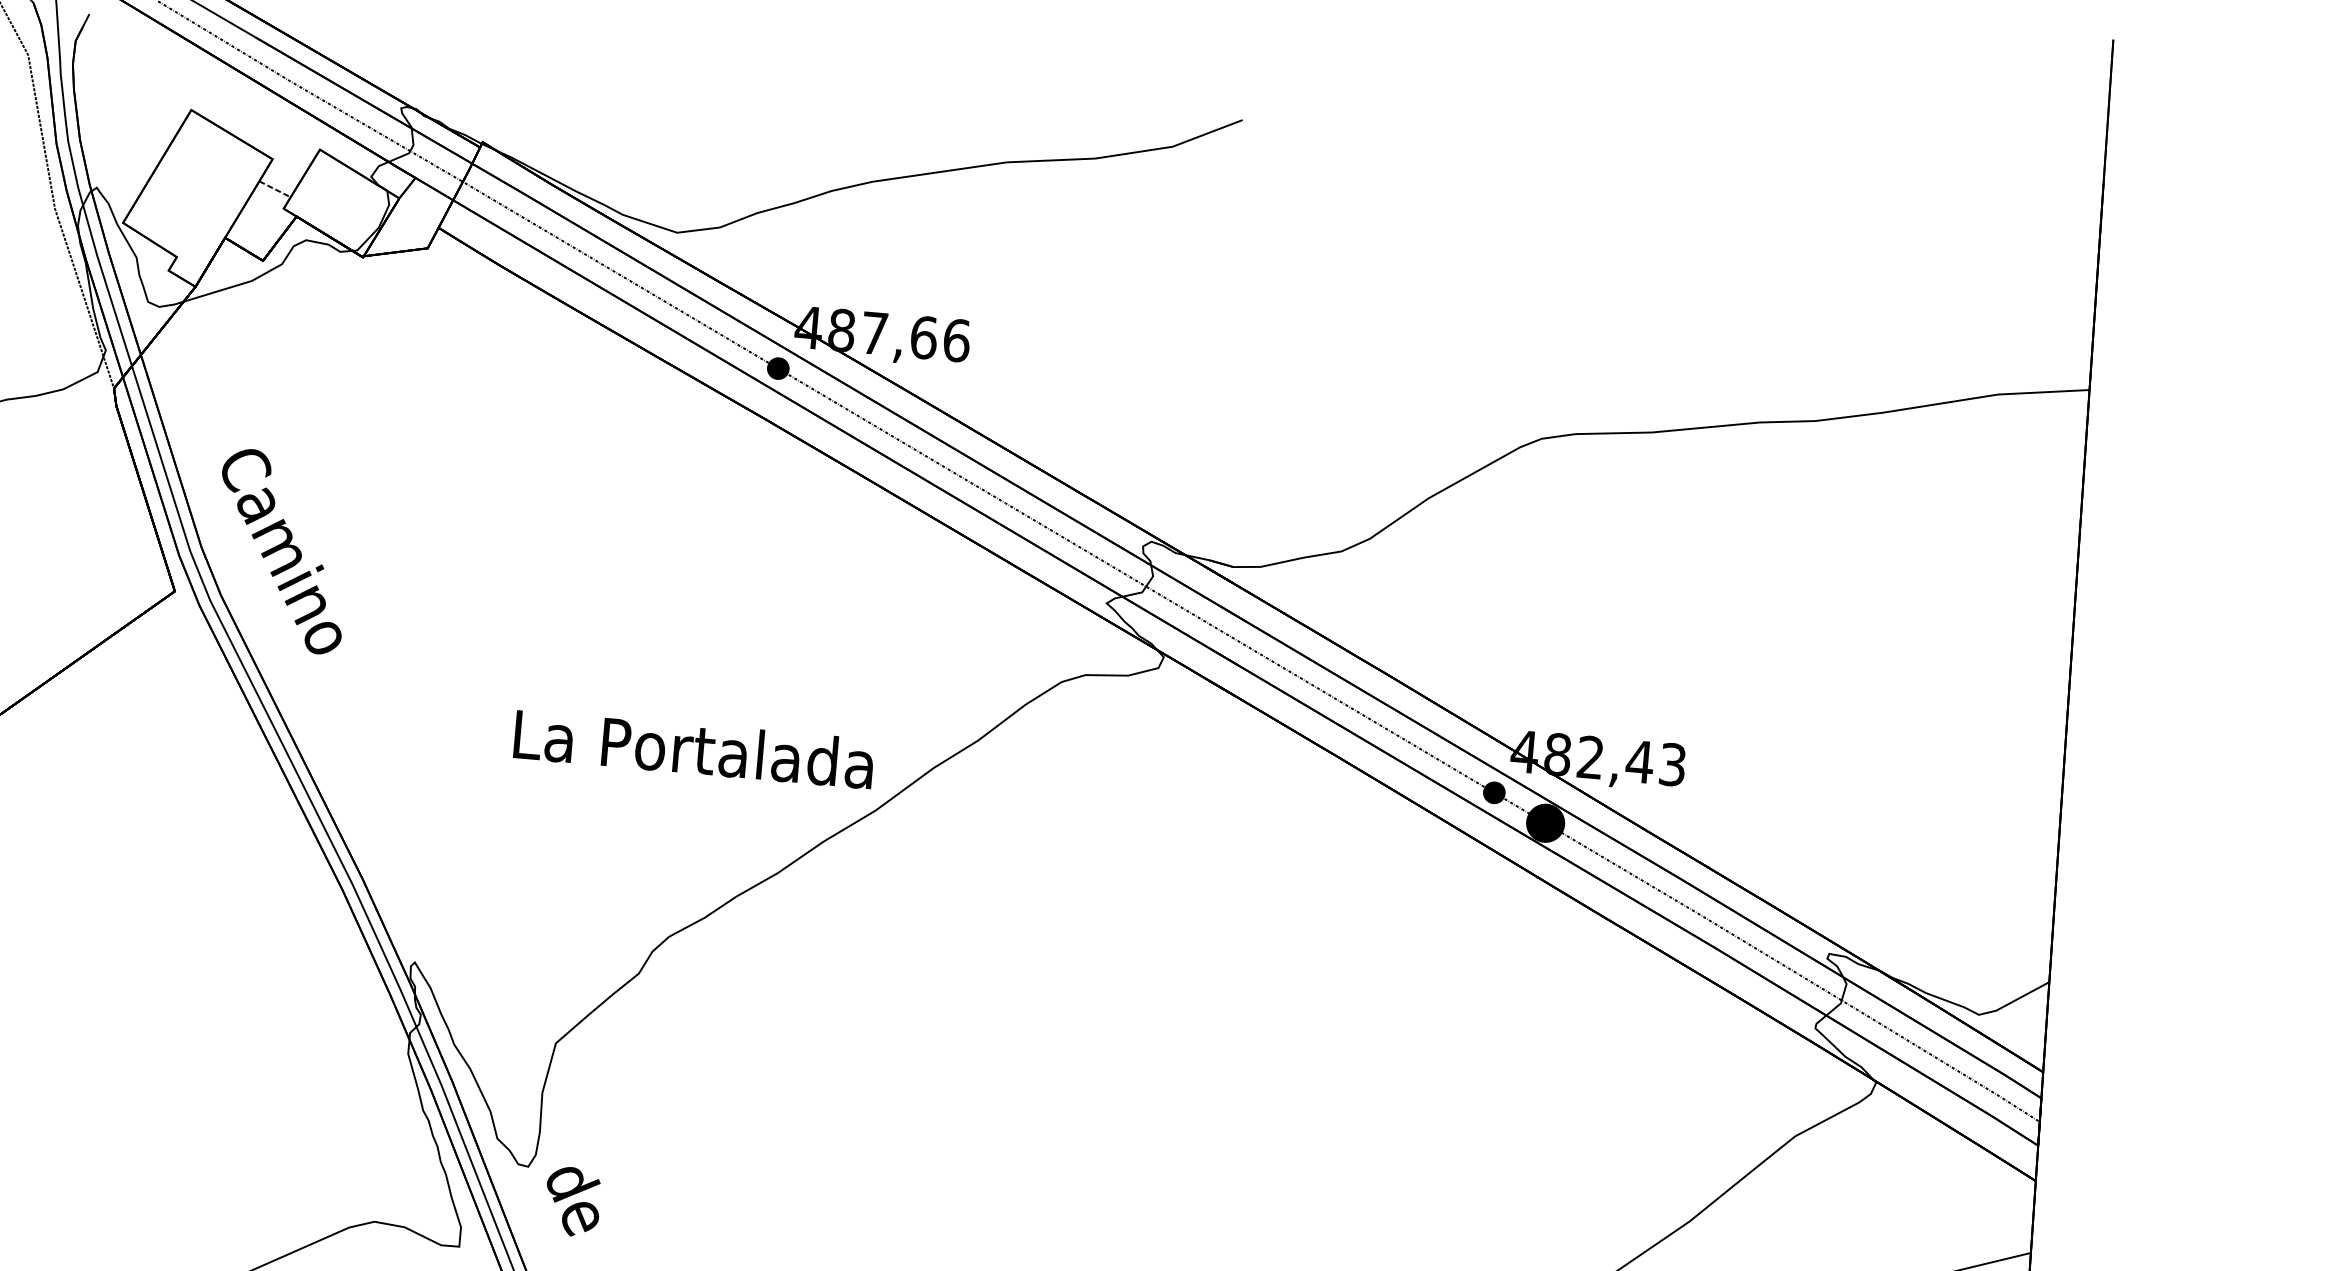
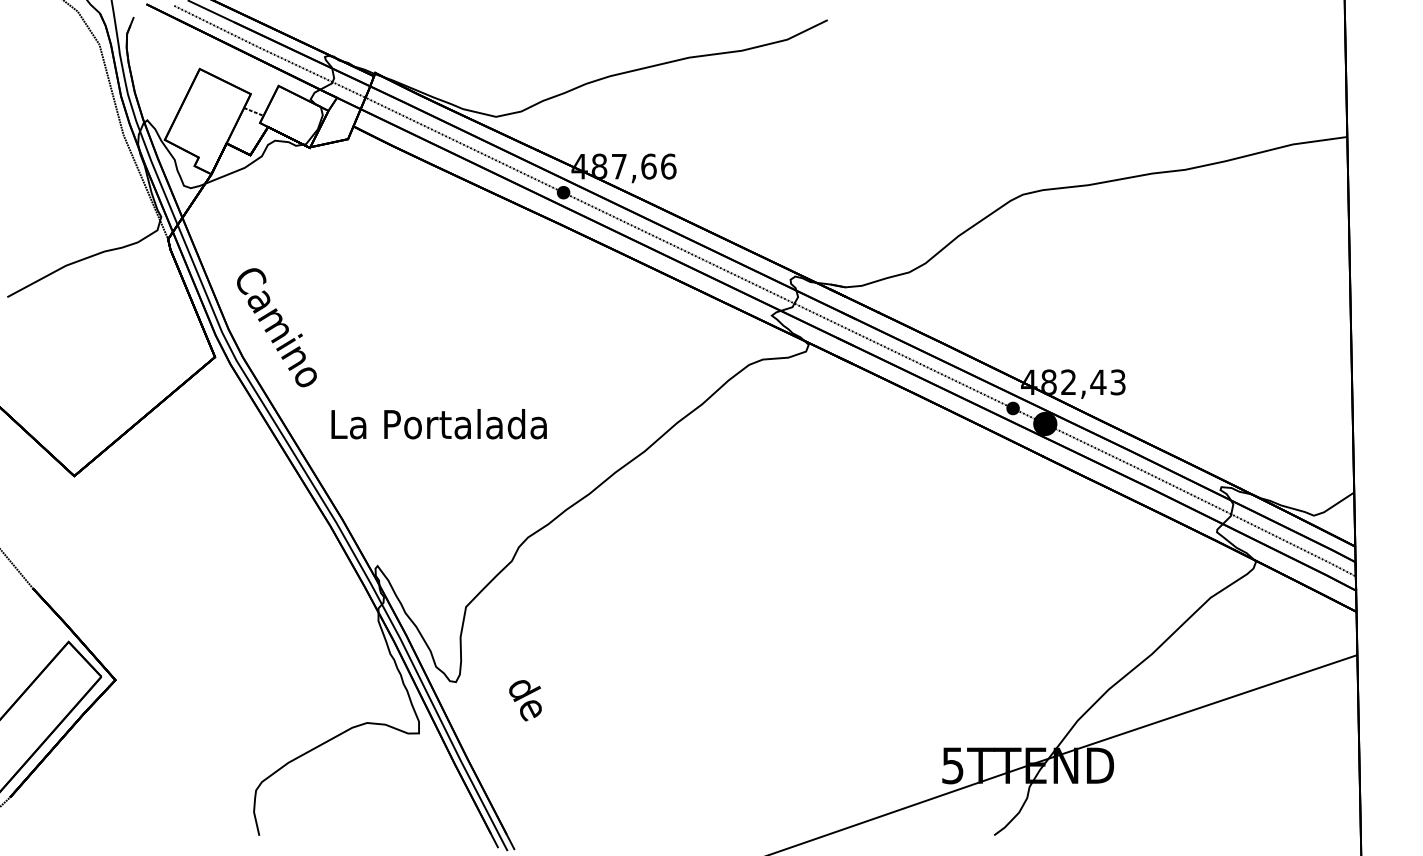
text: (692, 749) -> (438, 424), moved
text: (572, 1201) -> (525, 700), moved

